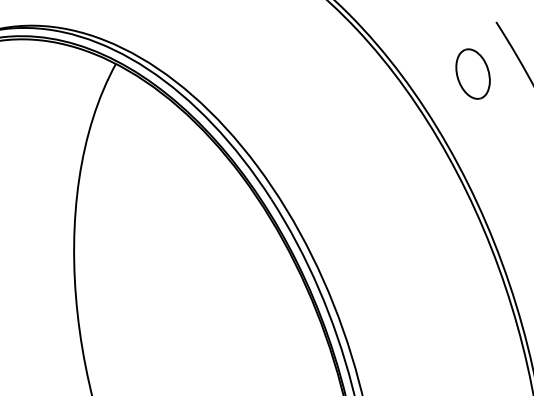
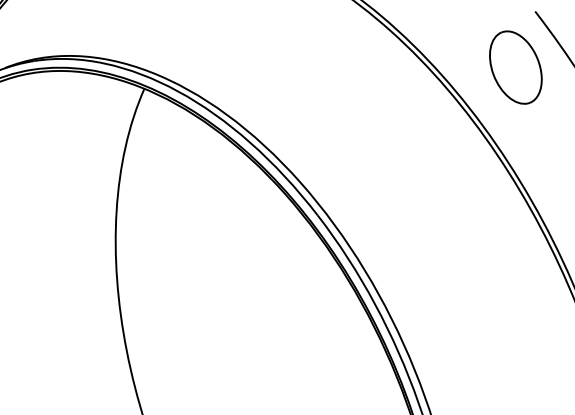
part: (472, 74) -> (515, 67), size x1.43

